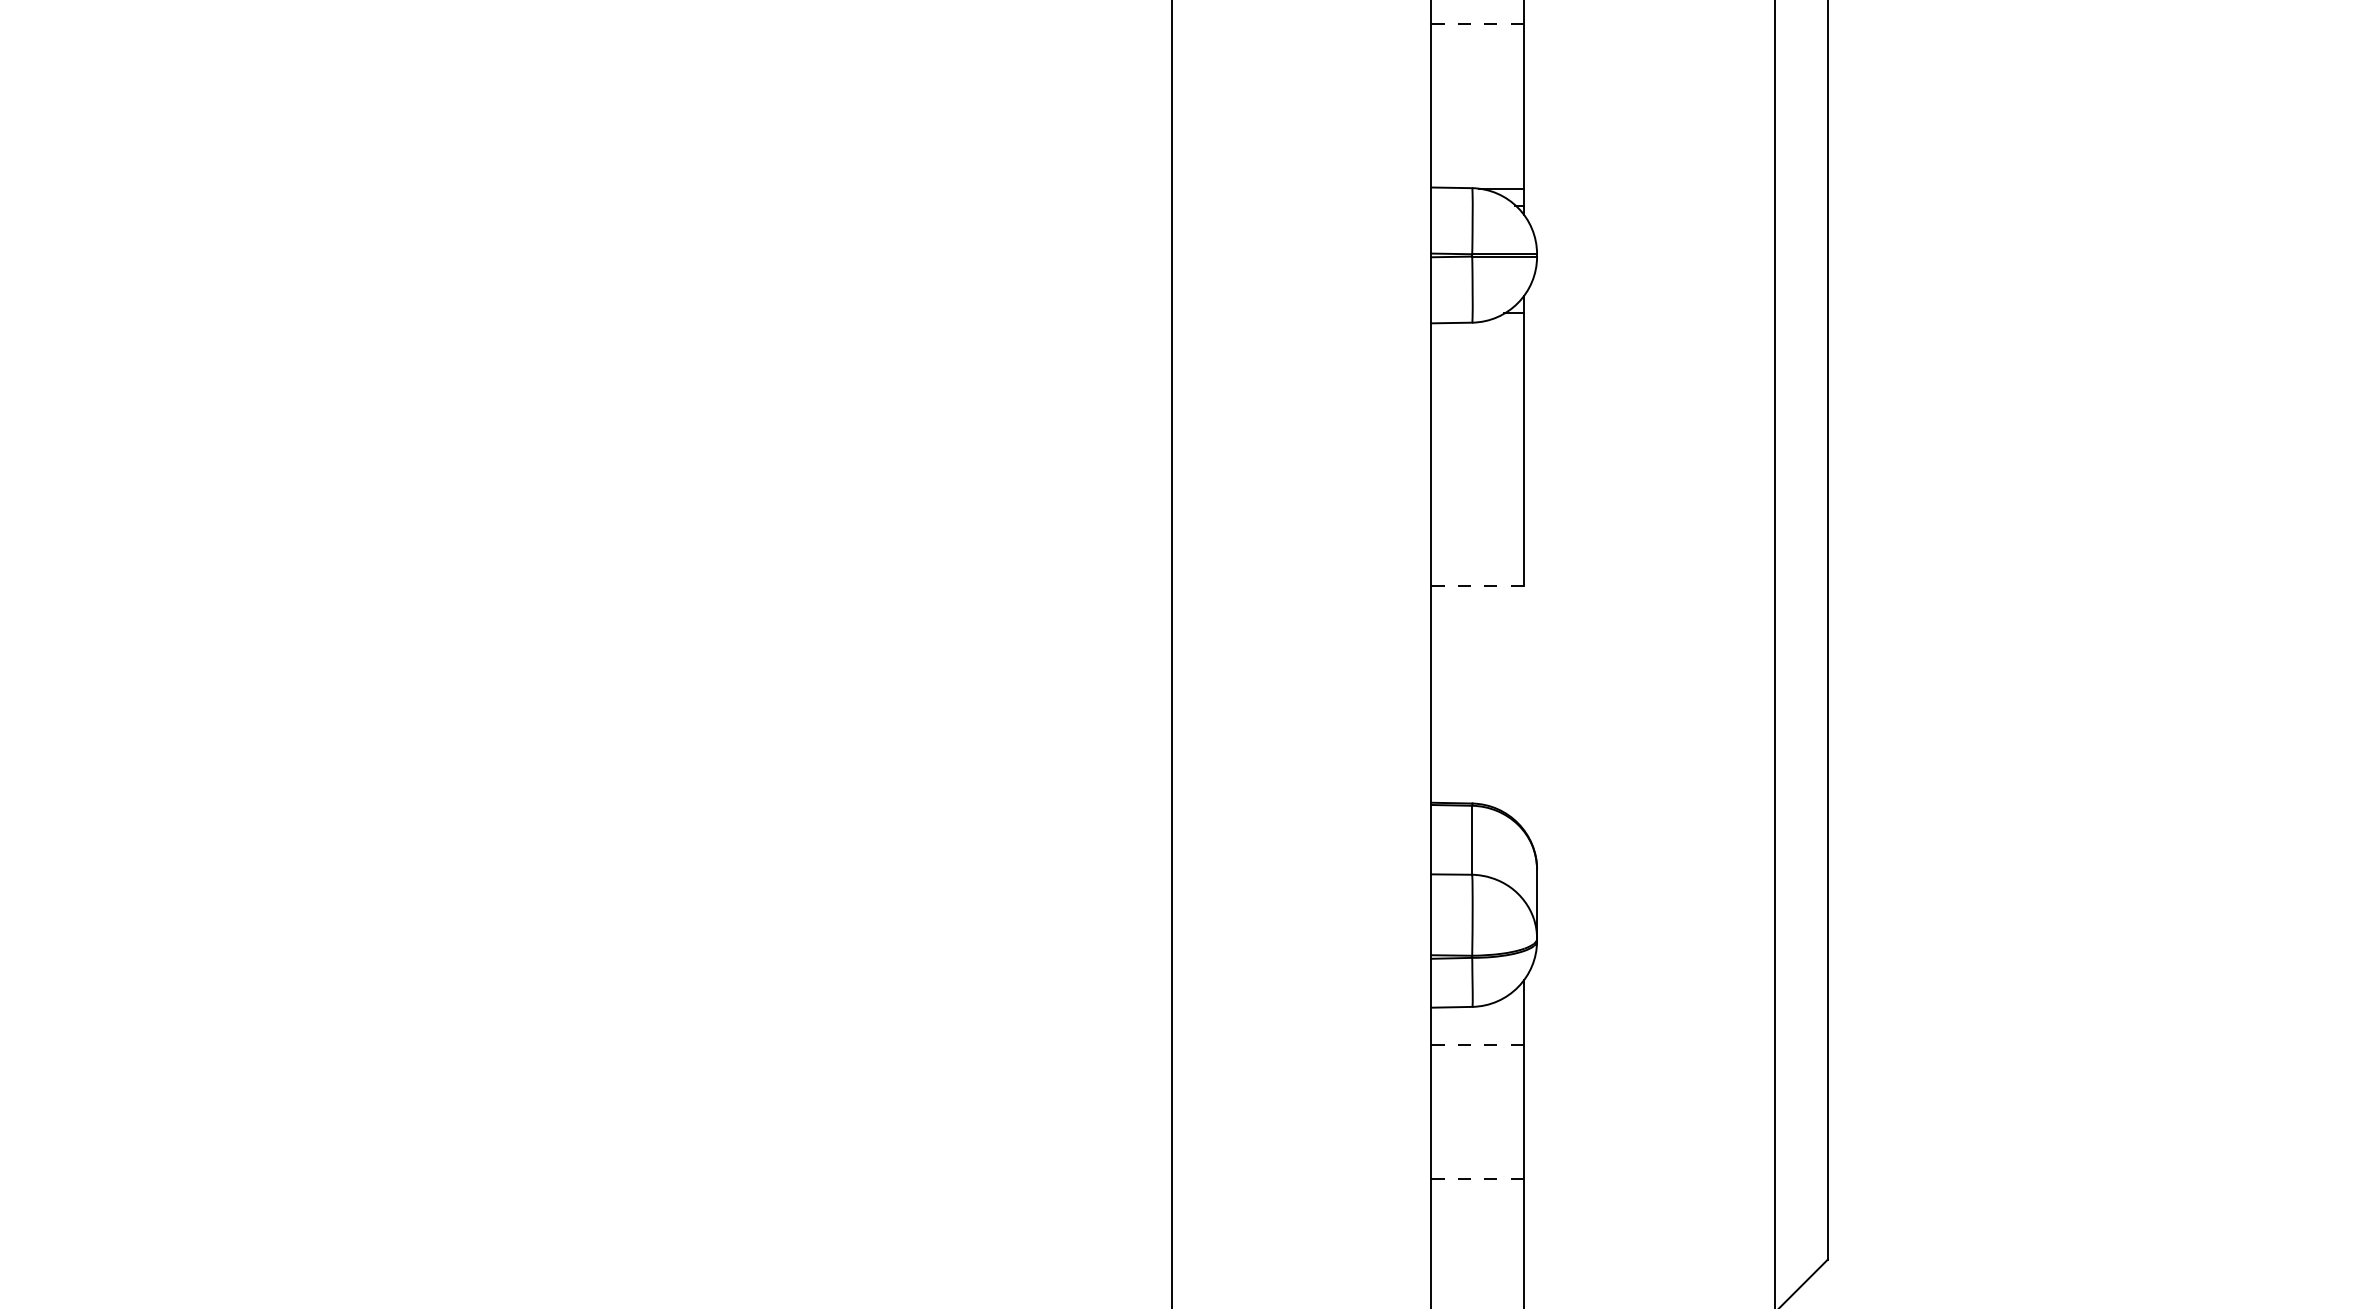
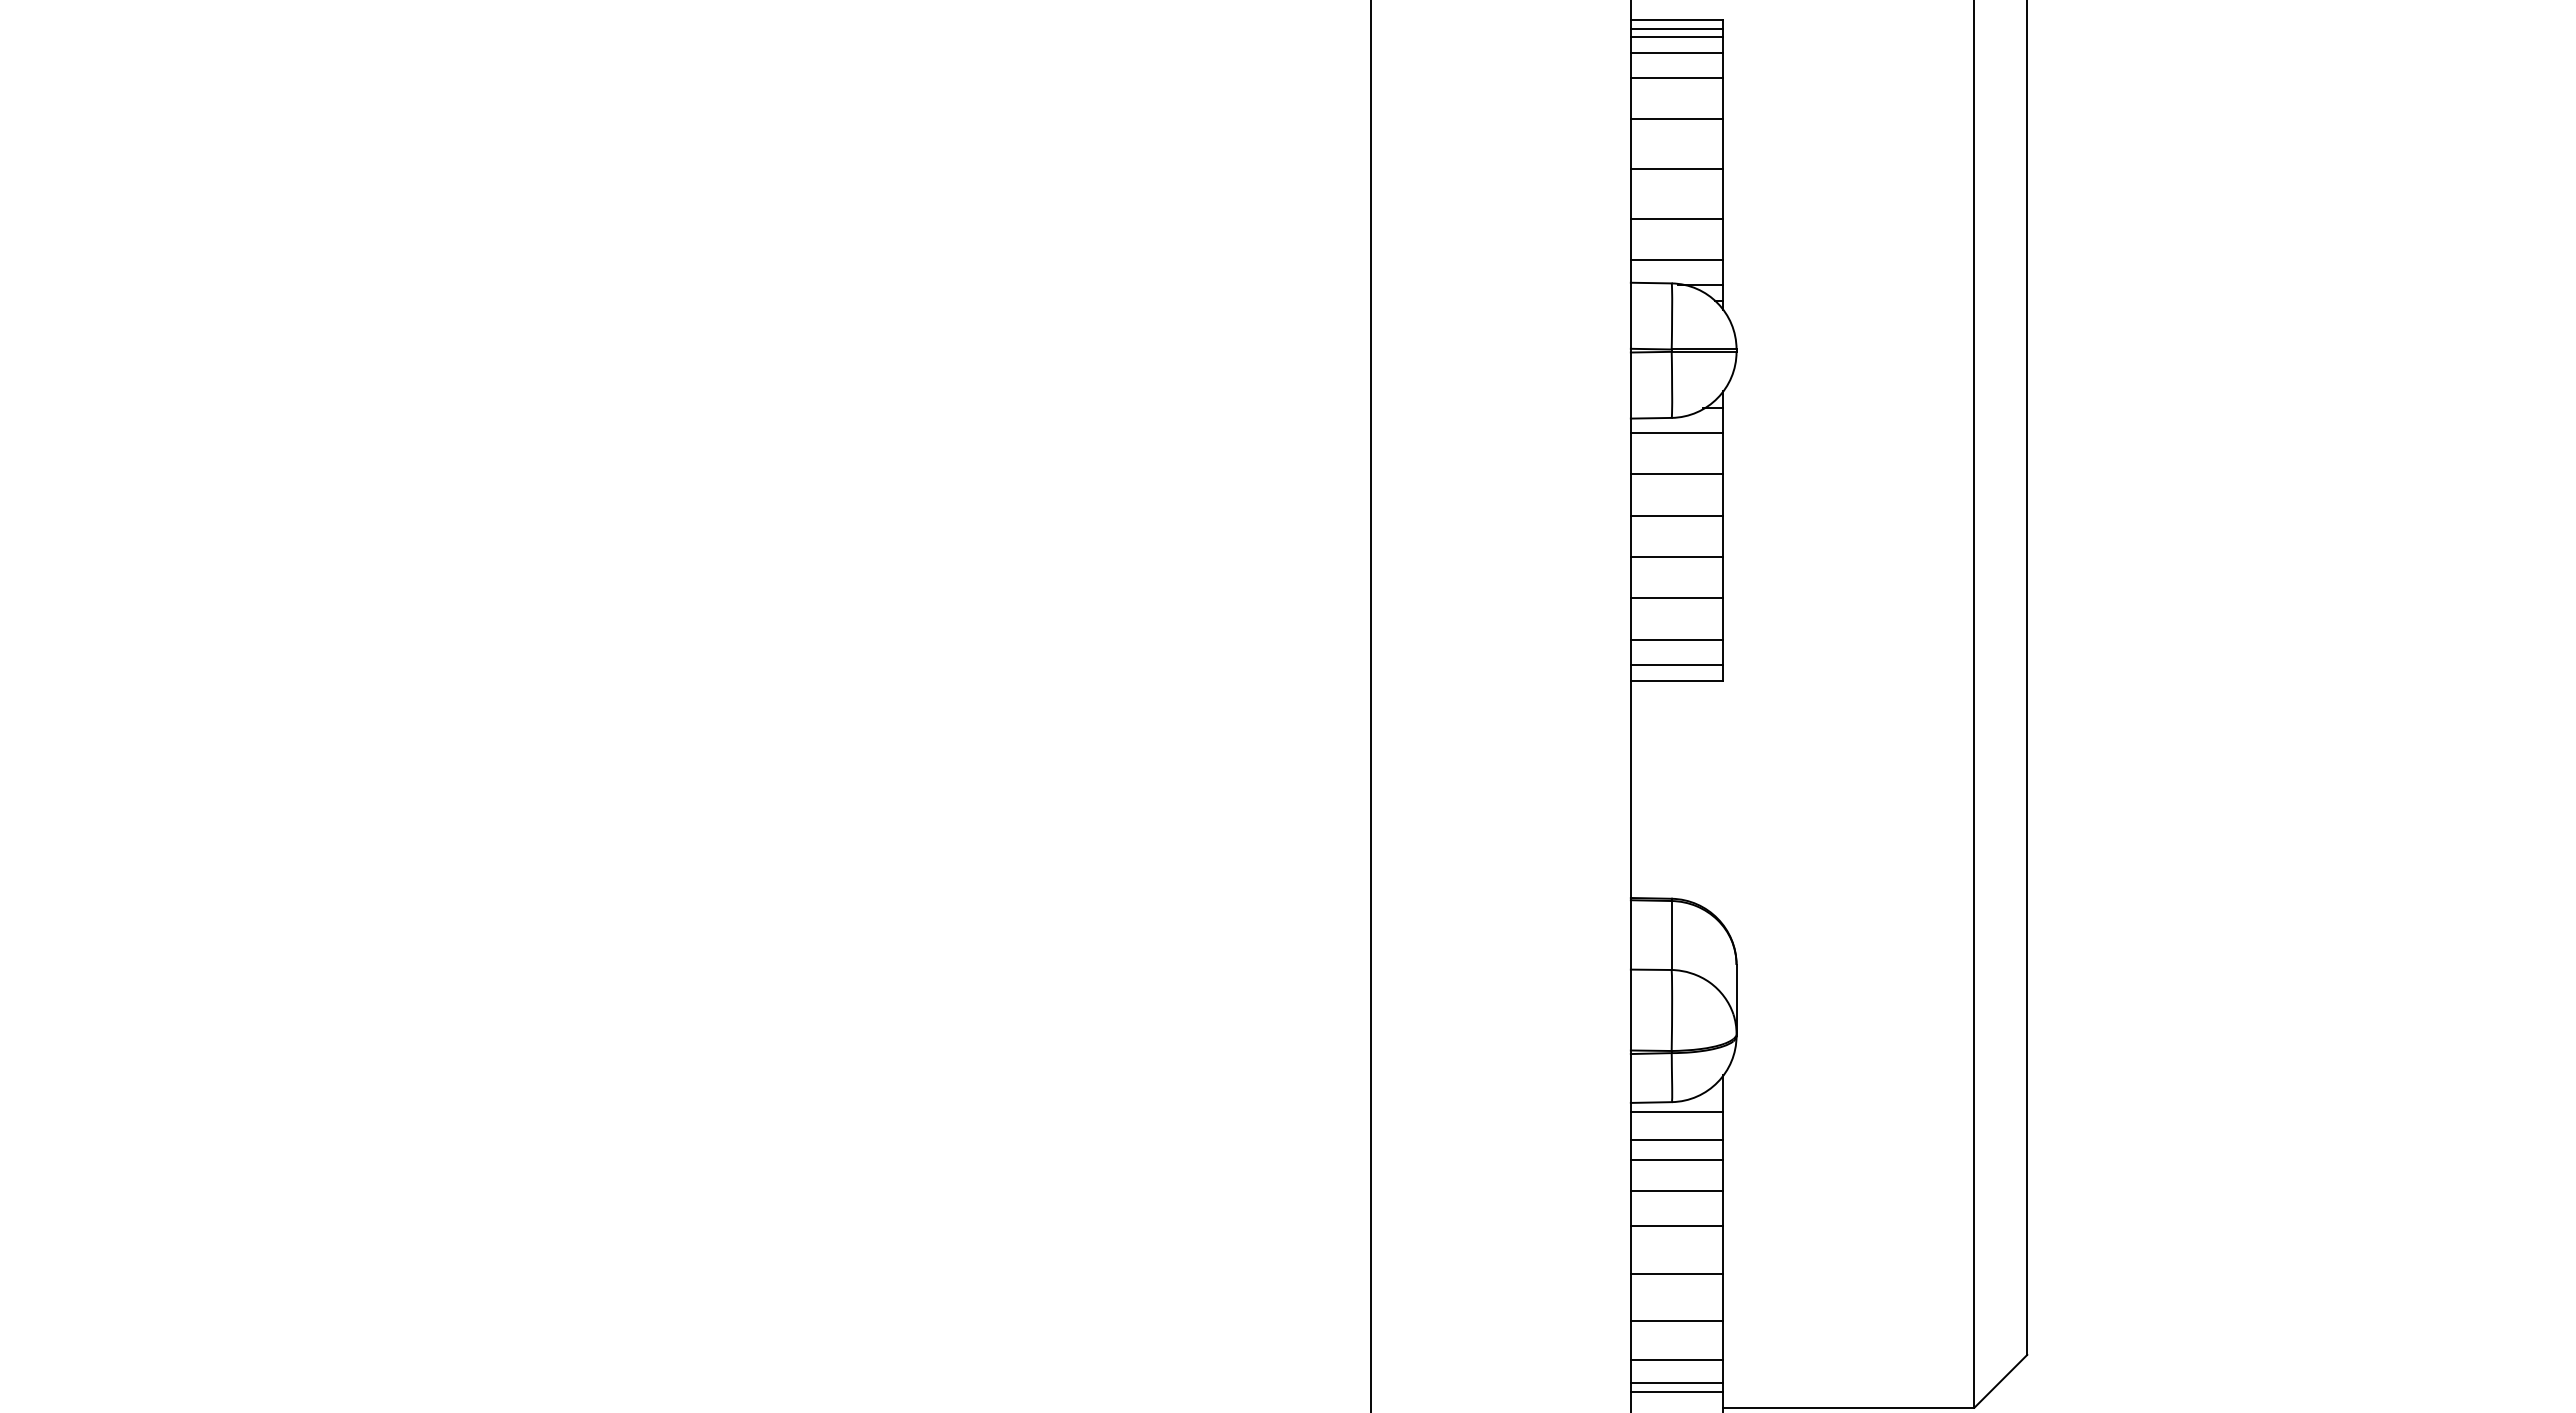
line: (1478, 24) -> (1677, 119), dashed -> solid
line: (1477, 73) -> (1676, 168), added
line: (1477, 123) -> (1676, 218), added
line: (1477, 164) -> (1676, 259), added
line: (1477, 338) -> (1676, 433), added
line: (1477, 379) -> (1676, 474), added
line: (1477, 420) -> (1676, 515), added
line: (1477, 462) -> (1676, 557), added
line: (1477, 503) -> (1676, 598), added
line: (1477, 544) -> (1676, 639), added
line: (1477, 569) -> (1676, 664), added
line: (1478, 586) -> (1677, 681), dashed -> solid
line: (1477, 1017) -> (1676, 1112), added
line: (1478, 1045) -> (1677, 1140), dashed -> solid
line: (1477, 1065) -> (1676, 1160), added
line: (1477, 1096) -> (1676, 1191), added
line: (1477, 1130) -> (1676, 1225), added
line: (1478, 1178) -> (1677, 1273), dashed -> solid
line: (1477, 1226) -> (1676, 1321), added
line: (1477, 1264) -> (1676, 1359), added
line: (1477, 1287) -> (1676, 1382), added
line: (1477, 1296) -> (1676, 1391), added

